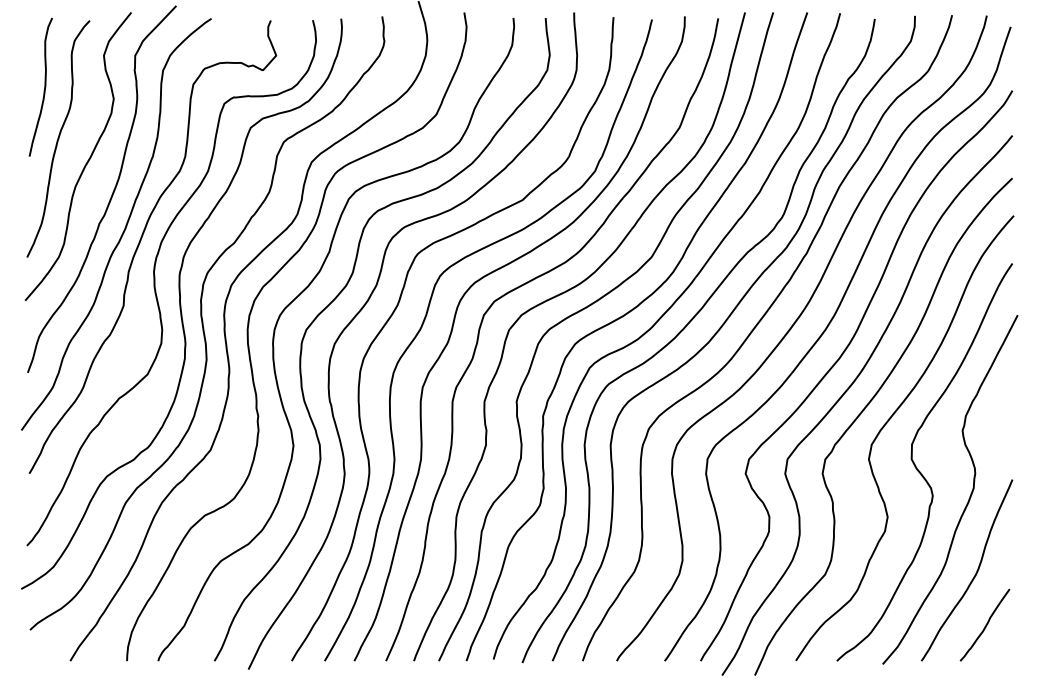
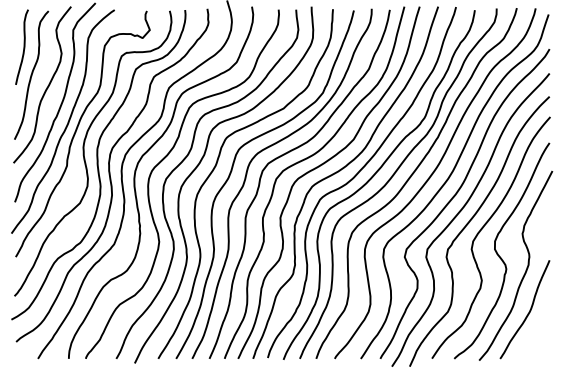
curve: (984, 625) -> (534, 339), removed

